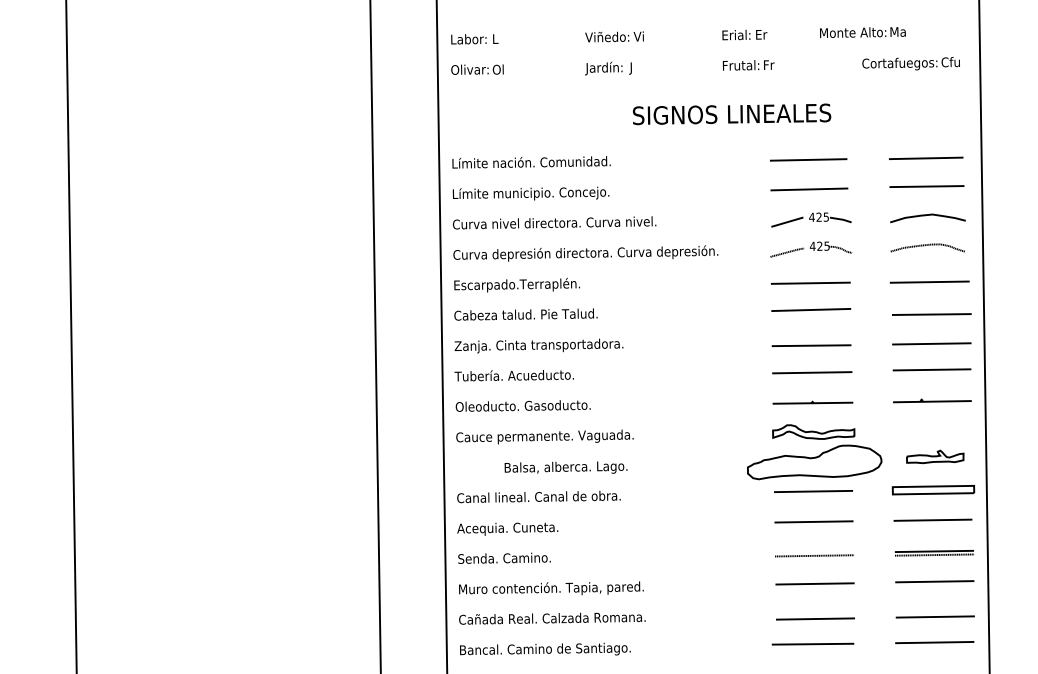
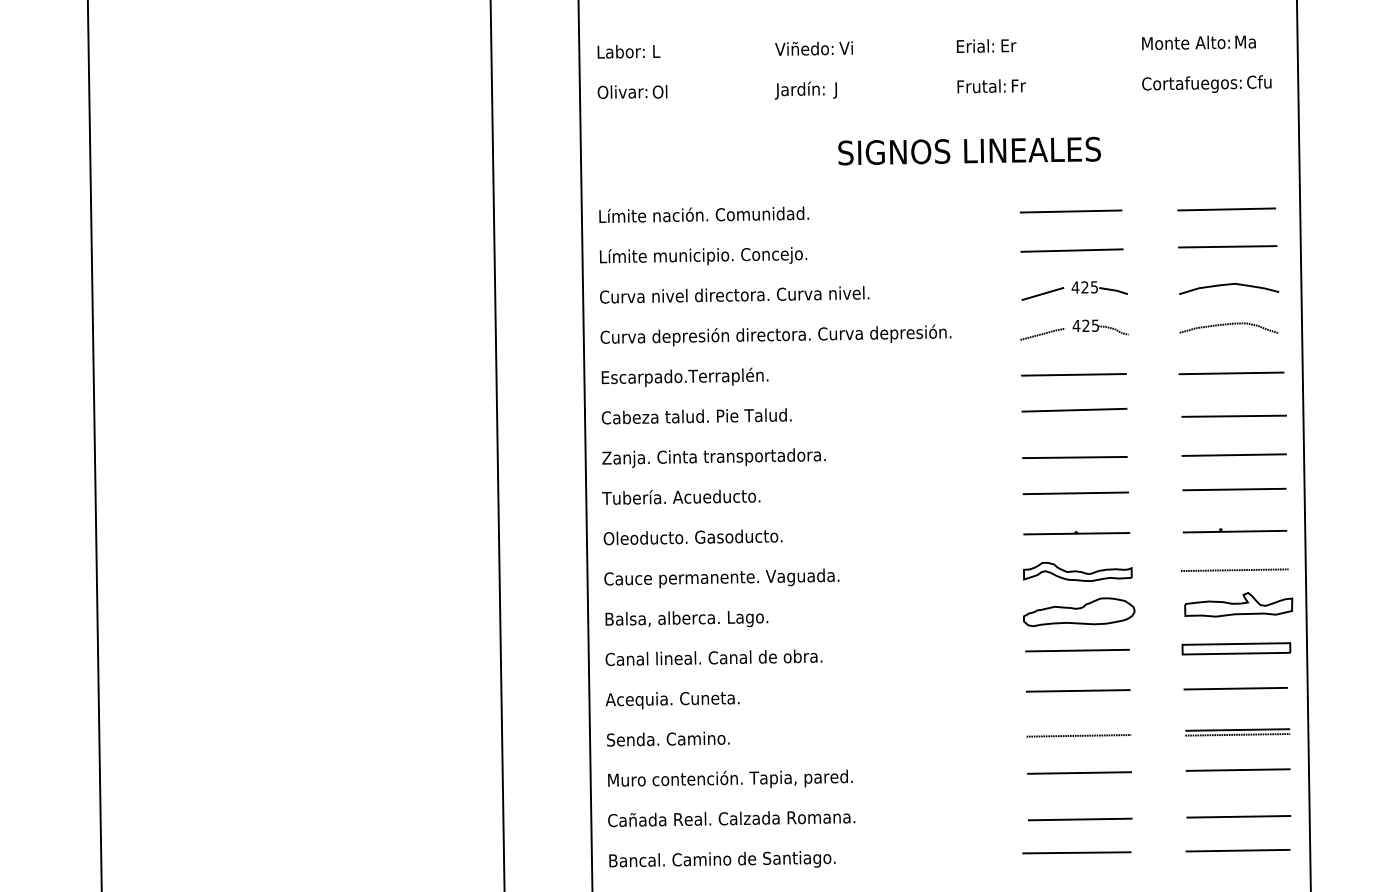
text: (862, 32) -> (1198, 42), moved
line: (932, 430) -> (1234, 569), added
part: (935, 456) -> (1238, 604), size x1.43
part: (814, 462) -> (1079, 612), size x0.62
text: (565, 468) -> (686, 619), moved

